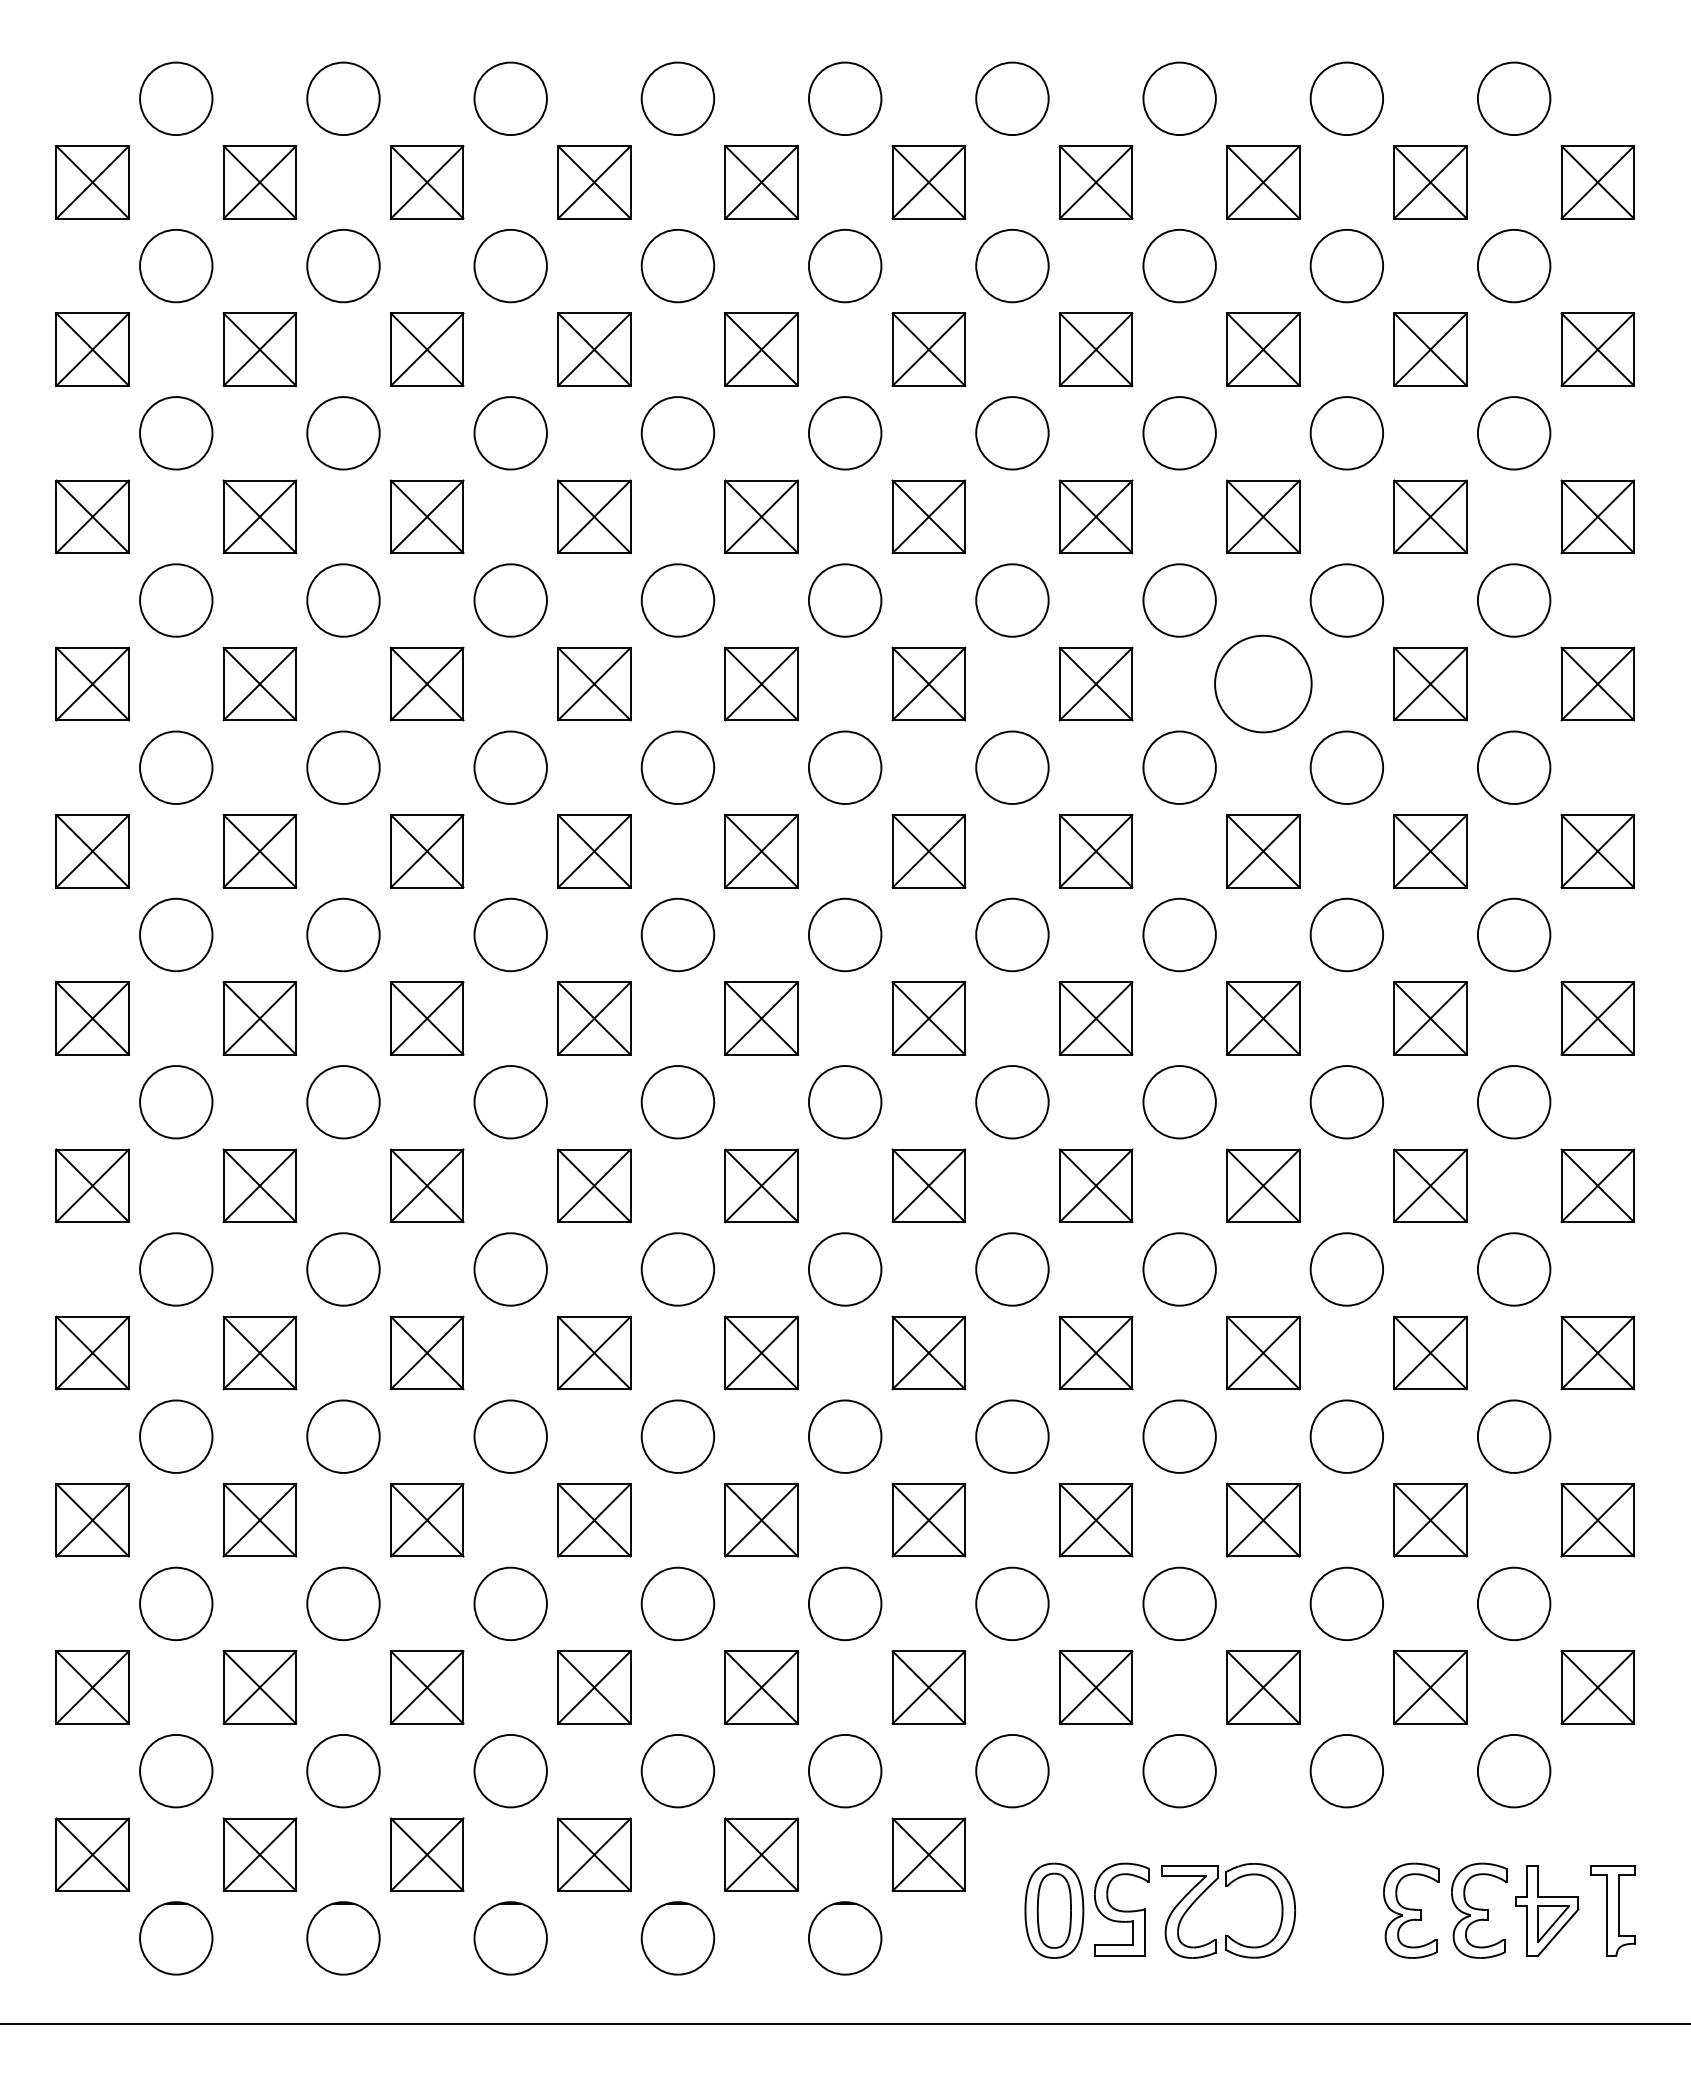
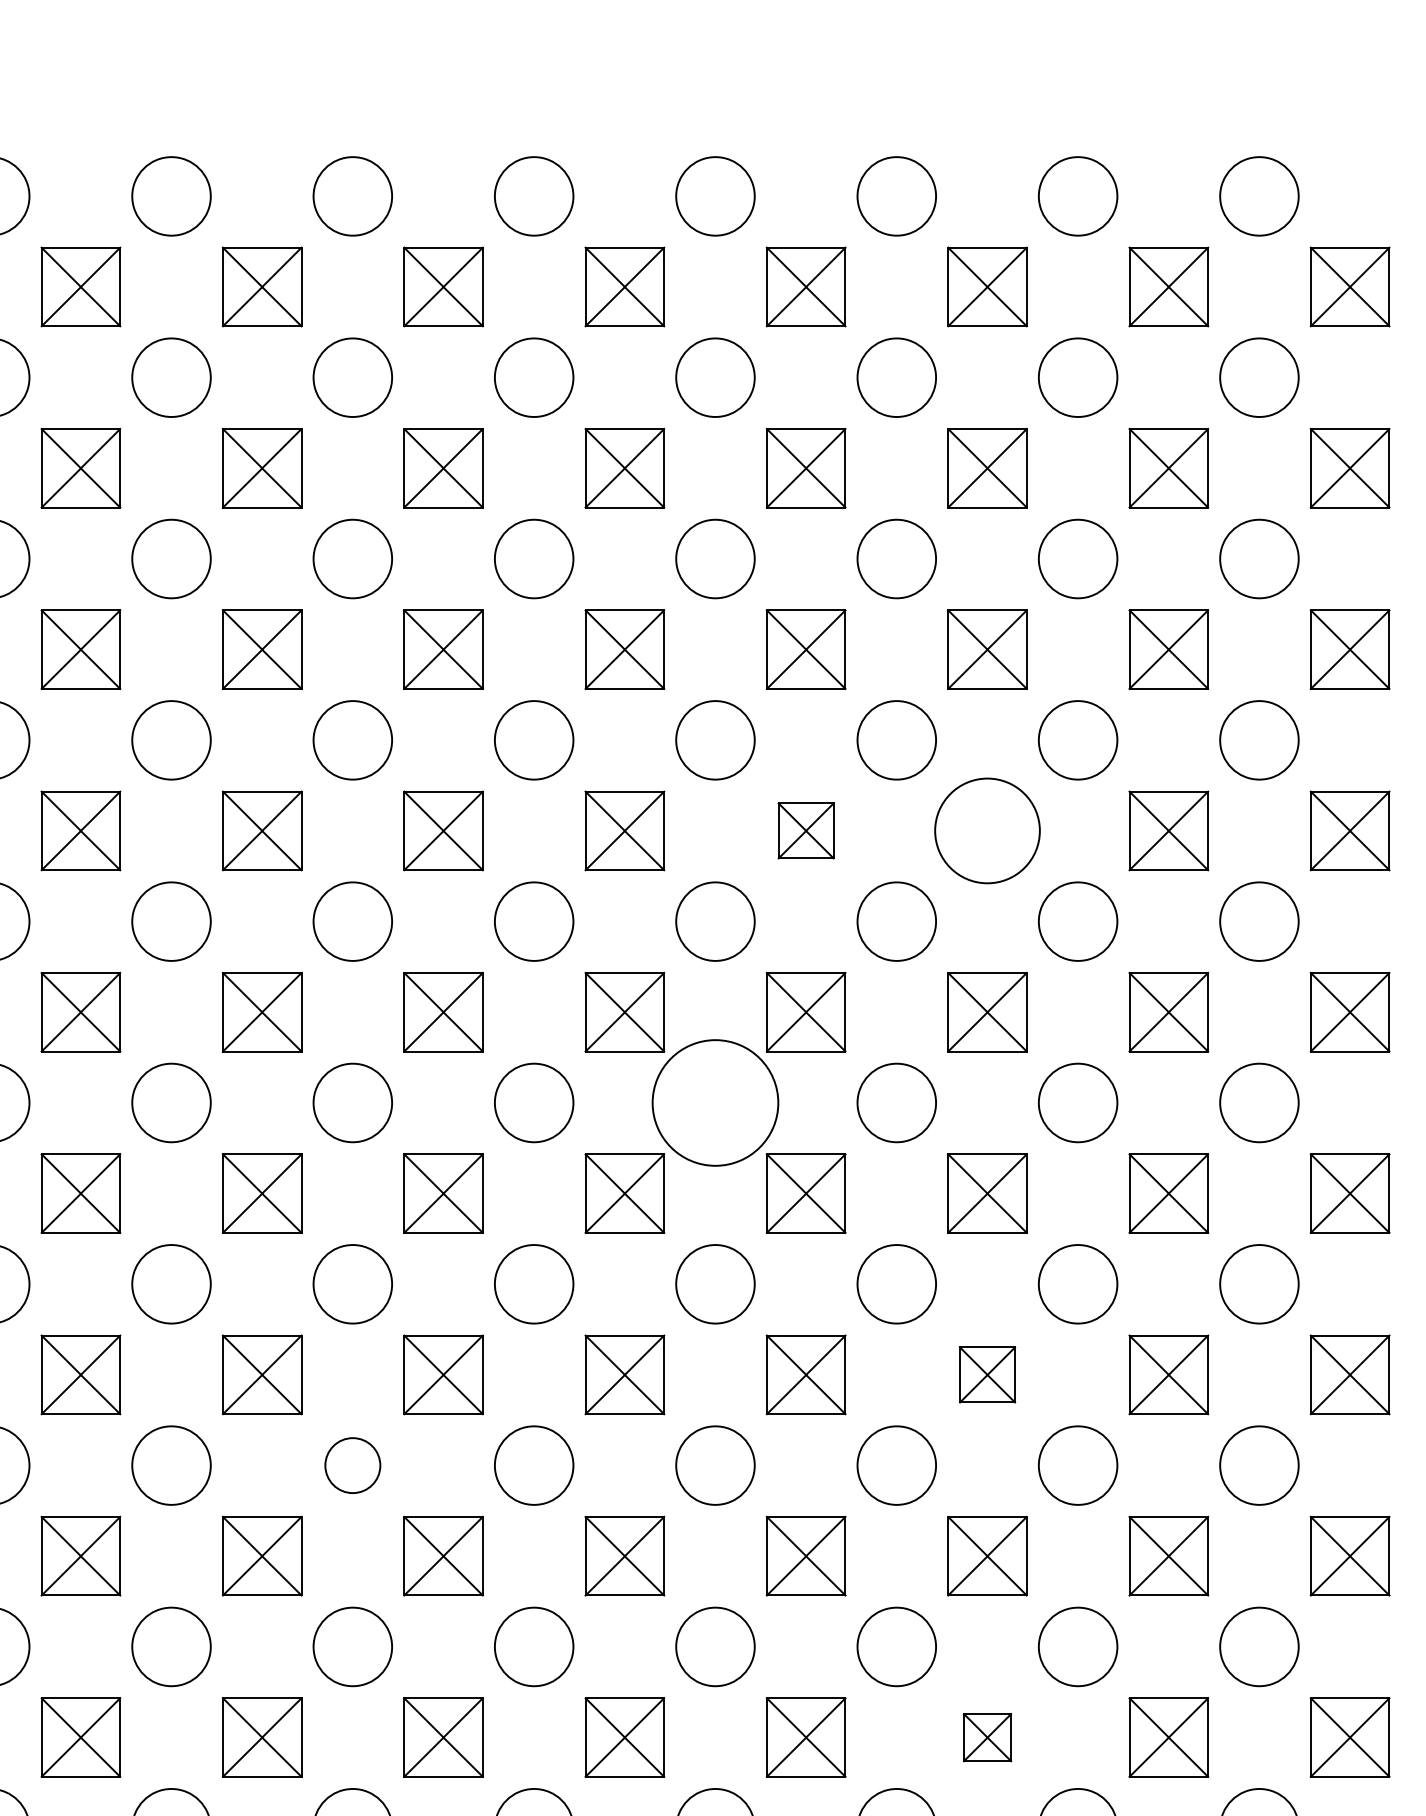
part: (1095, 683) -> (805, 830), size x0.7
circle: (1012, 934) -> (715, 1102), size x1.6
part: (1263, 1185) -> (987, 1374), size x0.7
circle: (677, 1269) -> (352, 1465), size x0.7
part: (1263, 1520) -> (987, 1737), size x0.6

